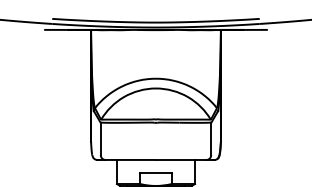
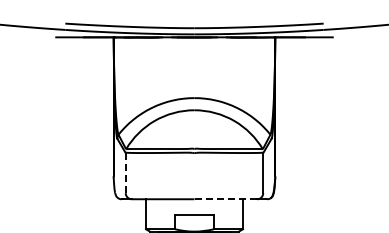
line: (100, 139) -> (125, 173), solid -> dashed
line: (181, 160) -> (226, 199), solid -> dashed

